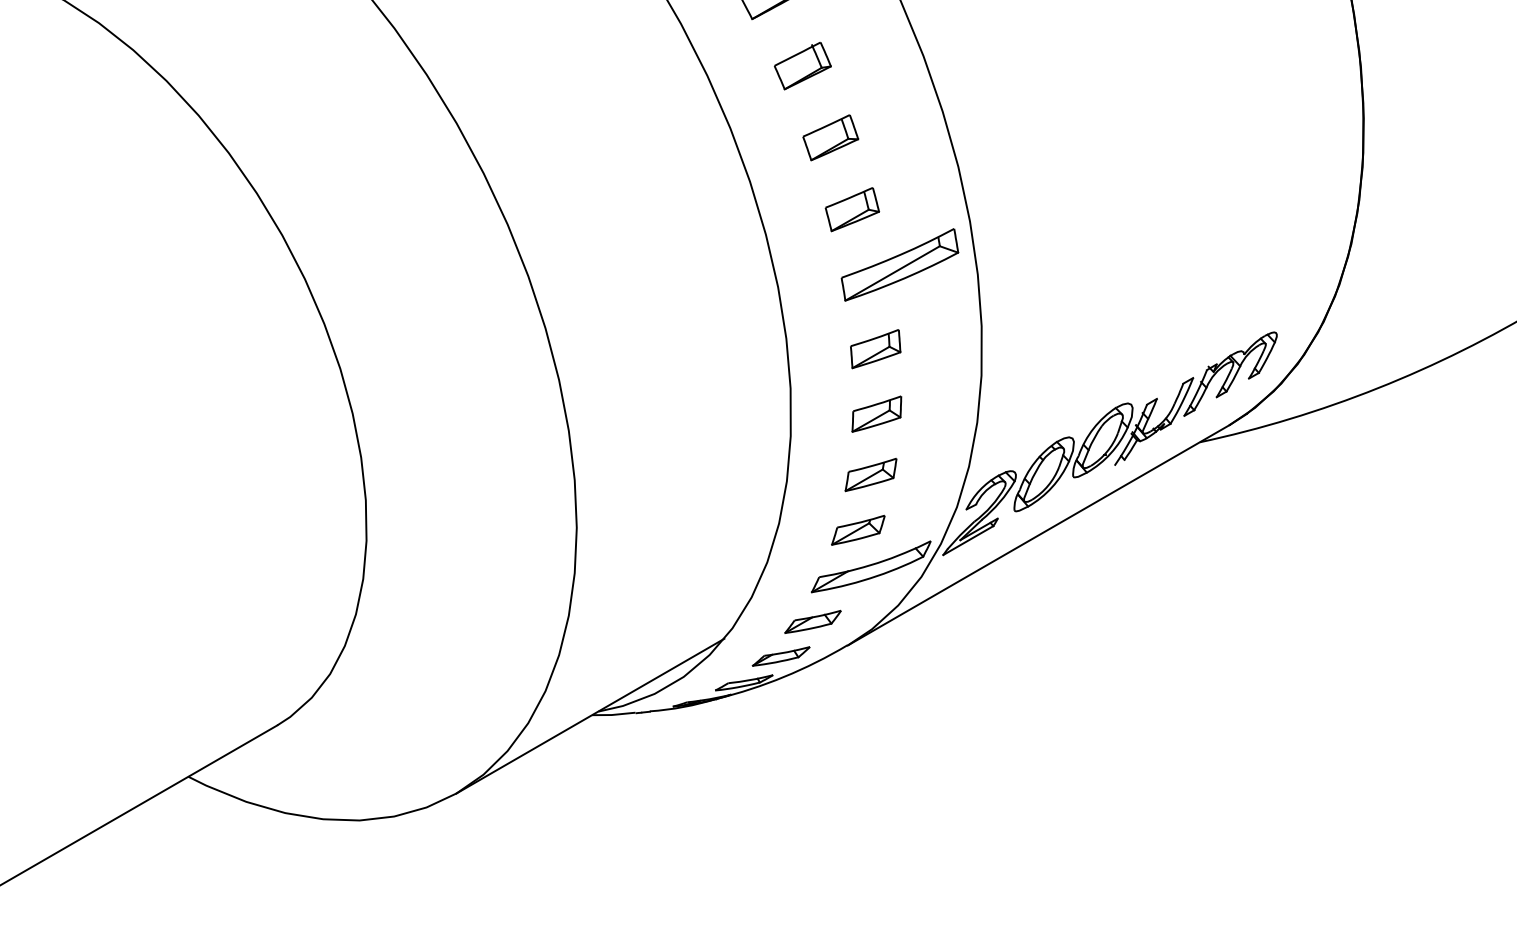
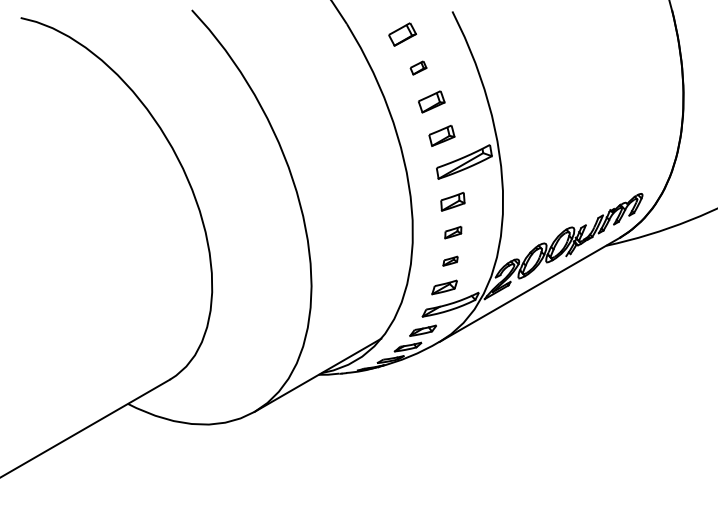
part: (802, 65) -> (418, 67), size x0.6
part: (874, 414) -> (452, 232), size x0.7
part: (870, 473) -> (450, 260), size x0.6

